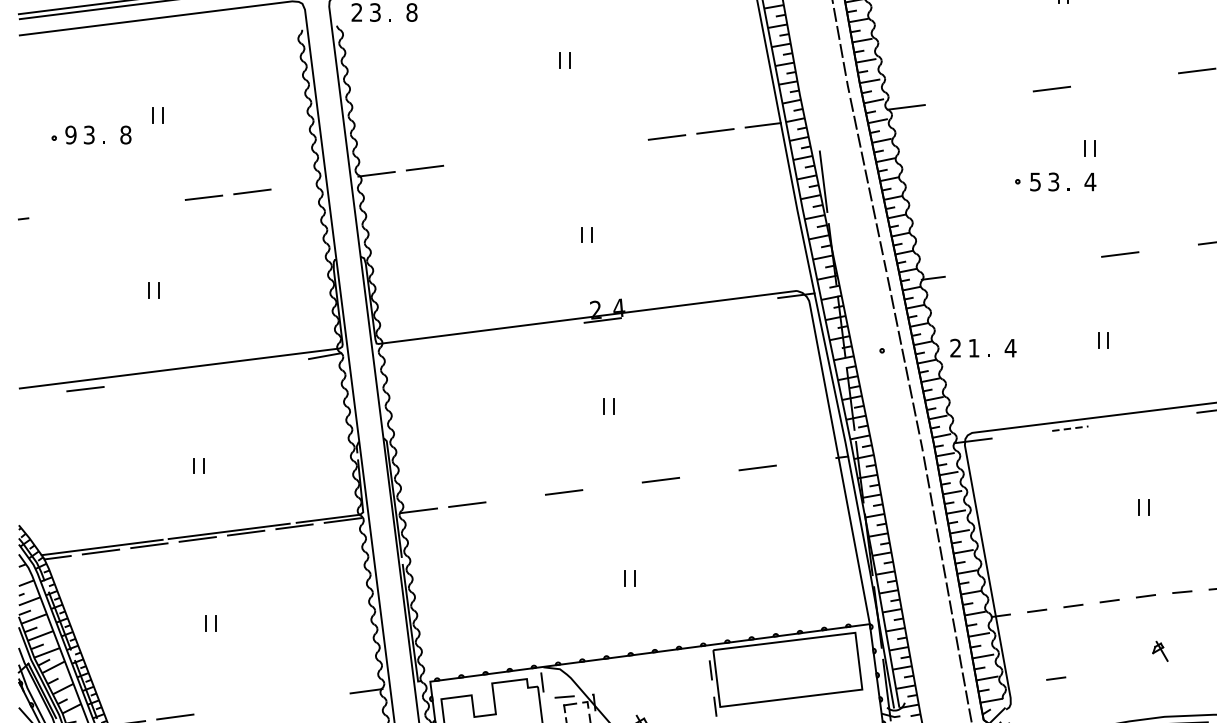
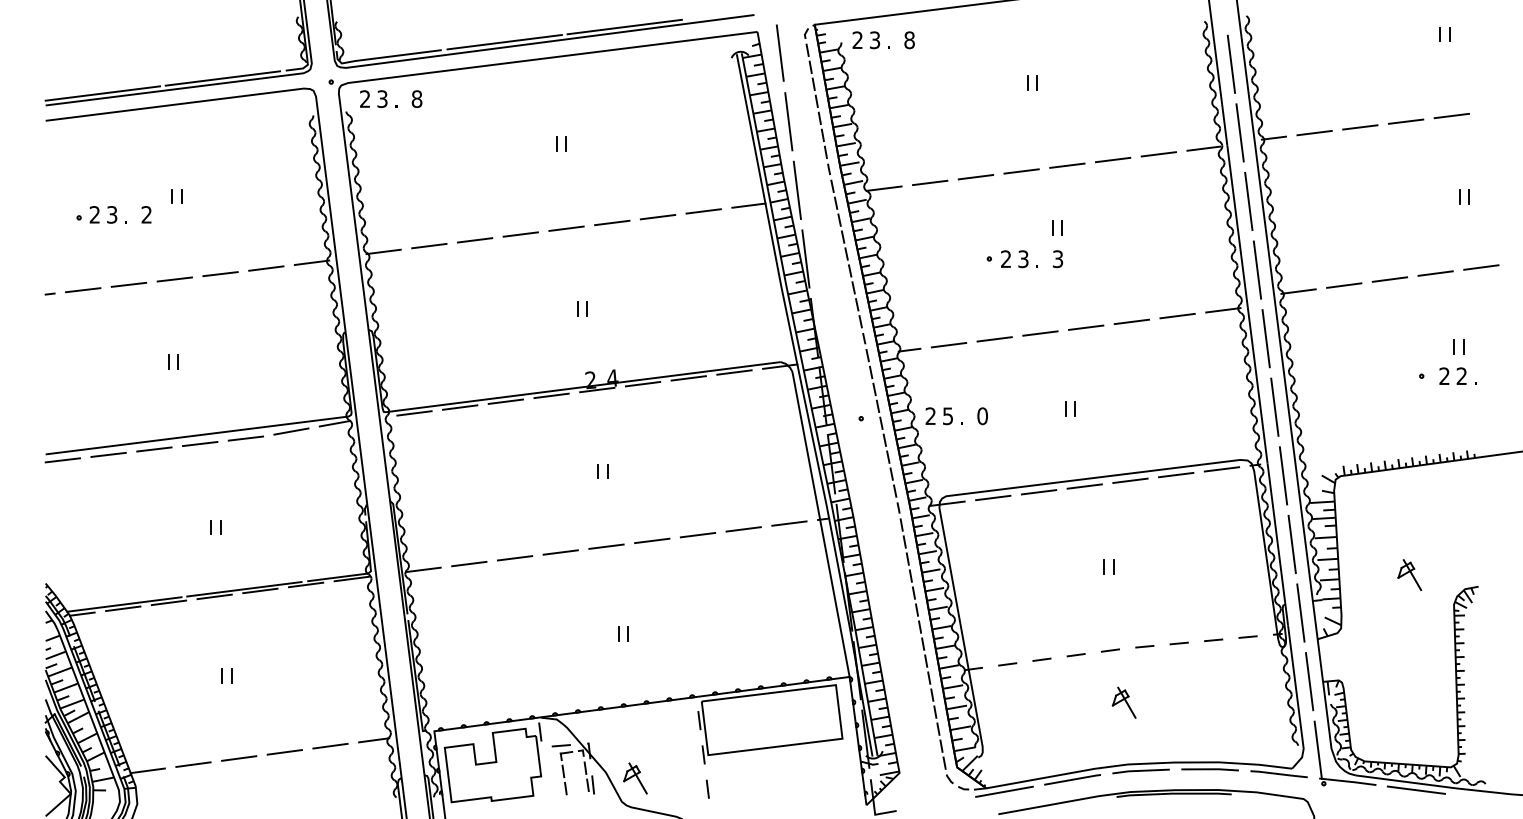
line: (805, 36) -> (788, 121), added
line: (1148, 76) -> (1112, 159), added
line: (1100, 82) -> (1067, 165), added
line: (1003, 95) -> (975, 177), added
line: (955, 100) -> (930, 182), added
line: (813, 108) -> (796, 189), added
text: (70, 134) -> (94, 214), 9 -> 2
text: (125, 134) -> (146, 214), 8 -> 2
line: (618, 143) -> (612, 222), added
line: (570, 149) -> (566, 228), added
line: (521, 155) -> (520, 234), added
line: (472, 162) -> (474, 240), added
text: (1035, 182) -> (1006, 259), 5 -> 2
text: (1089, 182) -> (1057, 259), 4 -> 3
line: (300, 185) -> (311, 262), added
line: (155, 203) -> (174, 279), added
line: (106, 208) -> (128, 284), added
line: (58, 215) -> (83, 290), added
line: (1168, 247) -> (1131, 321), added
line: (1071, 260) -> (1040, 333), added
line: (1023, 266) -> (994, 339), added
line: (974, 273) -> (948, 345), added
line: (747, 301) -> (734, 372), added
line: (699, 308) -> (688, 378), added
line: (650, 314) -> (642, 384), added
line: (554, 326) -> (551, 395), added
line: (505, 332) -> (505, 401), added
line: (457, 338) -> (460, 407), added
line: (409, 345) -> (414, 413), added
text: (973, 348) -> (947, 416), 1 -> 5
text: (1010, 348) -> (982, 416), 4 -> 0
line: (279, 364) -> (291, 431), added
line: (230, 371) -> (245, 438), added
line: (181, 378) -> (199, 444), added
line: (134, 383) -> (154, 449), added
line: (36, 395) -> (62, 460), added
line: (1167, 416) -> (1130, 480), added
line: (1118, 422) -> (1084, 486), added
line: (1070, 428) -> (1039, 492), dashed -> solid
line: (1022, 434) -> (993, 497), added
line: (806, 461) -> (789, 523), added
line: (708, 473) -> (697, 534), added
line: (612, 486) -> (606, 546), added
line: (515, 498) -> (514, 558), added
part: (1159, 651) -> (1123, 702), size x1.67
line: (1056, 678) -> (1025, 728), removed
line: (320, 696) -> (330, 745), added
line: (271, 704) -> (284, 752), added
line: (224, 710) -> (239, 758), added

